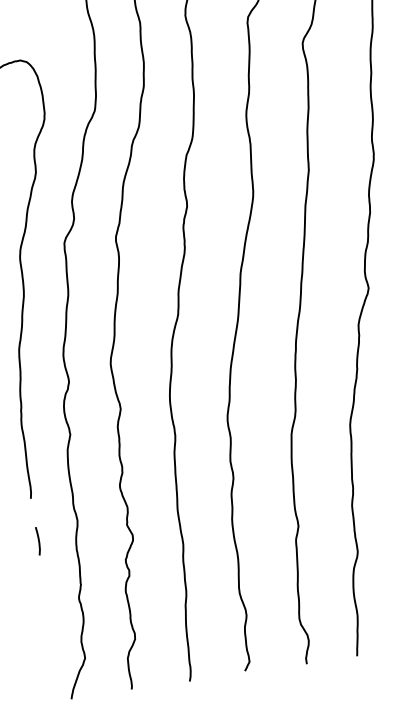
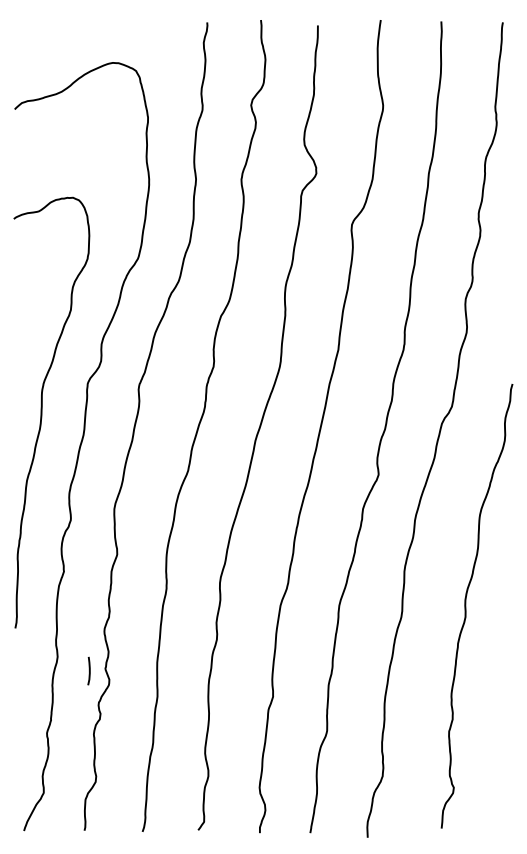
line: (37, 540) -> (88, 670), moved

